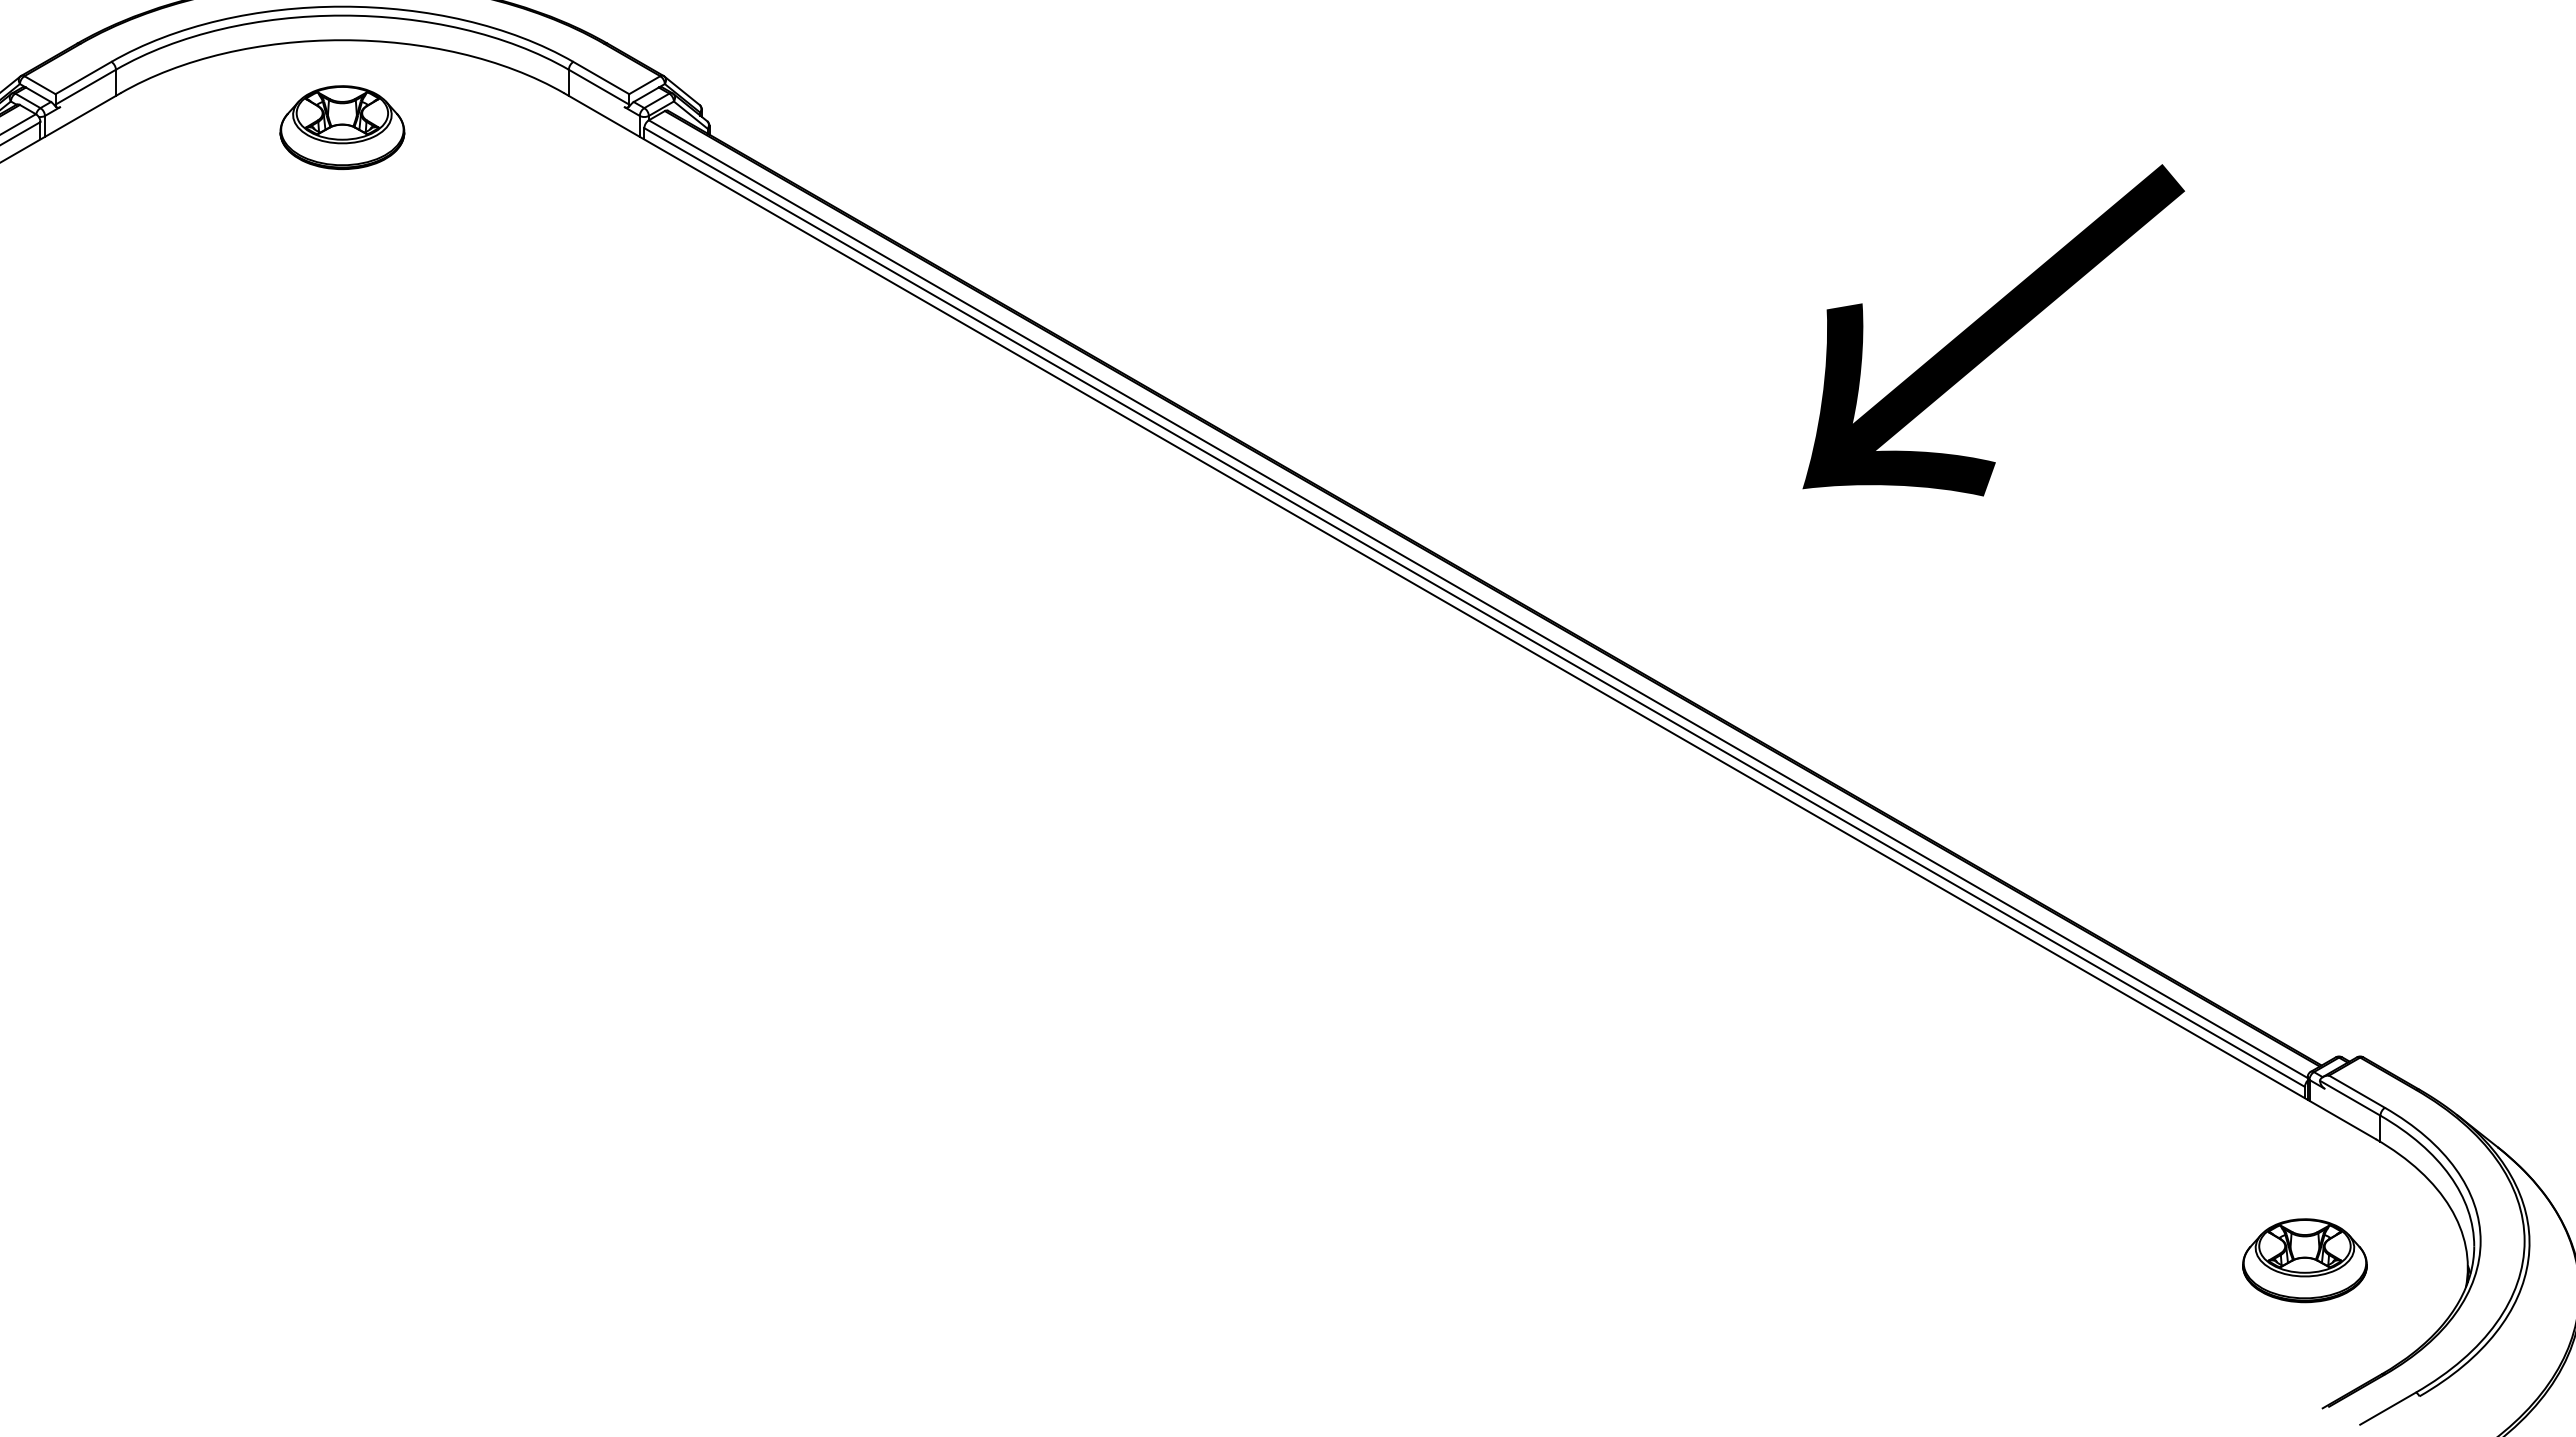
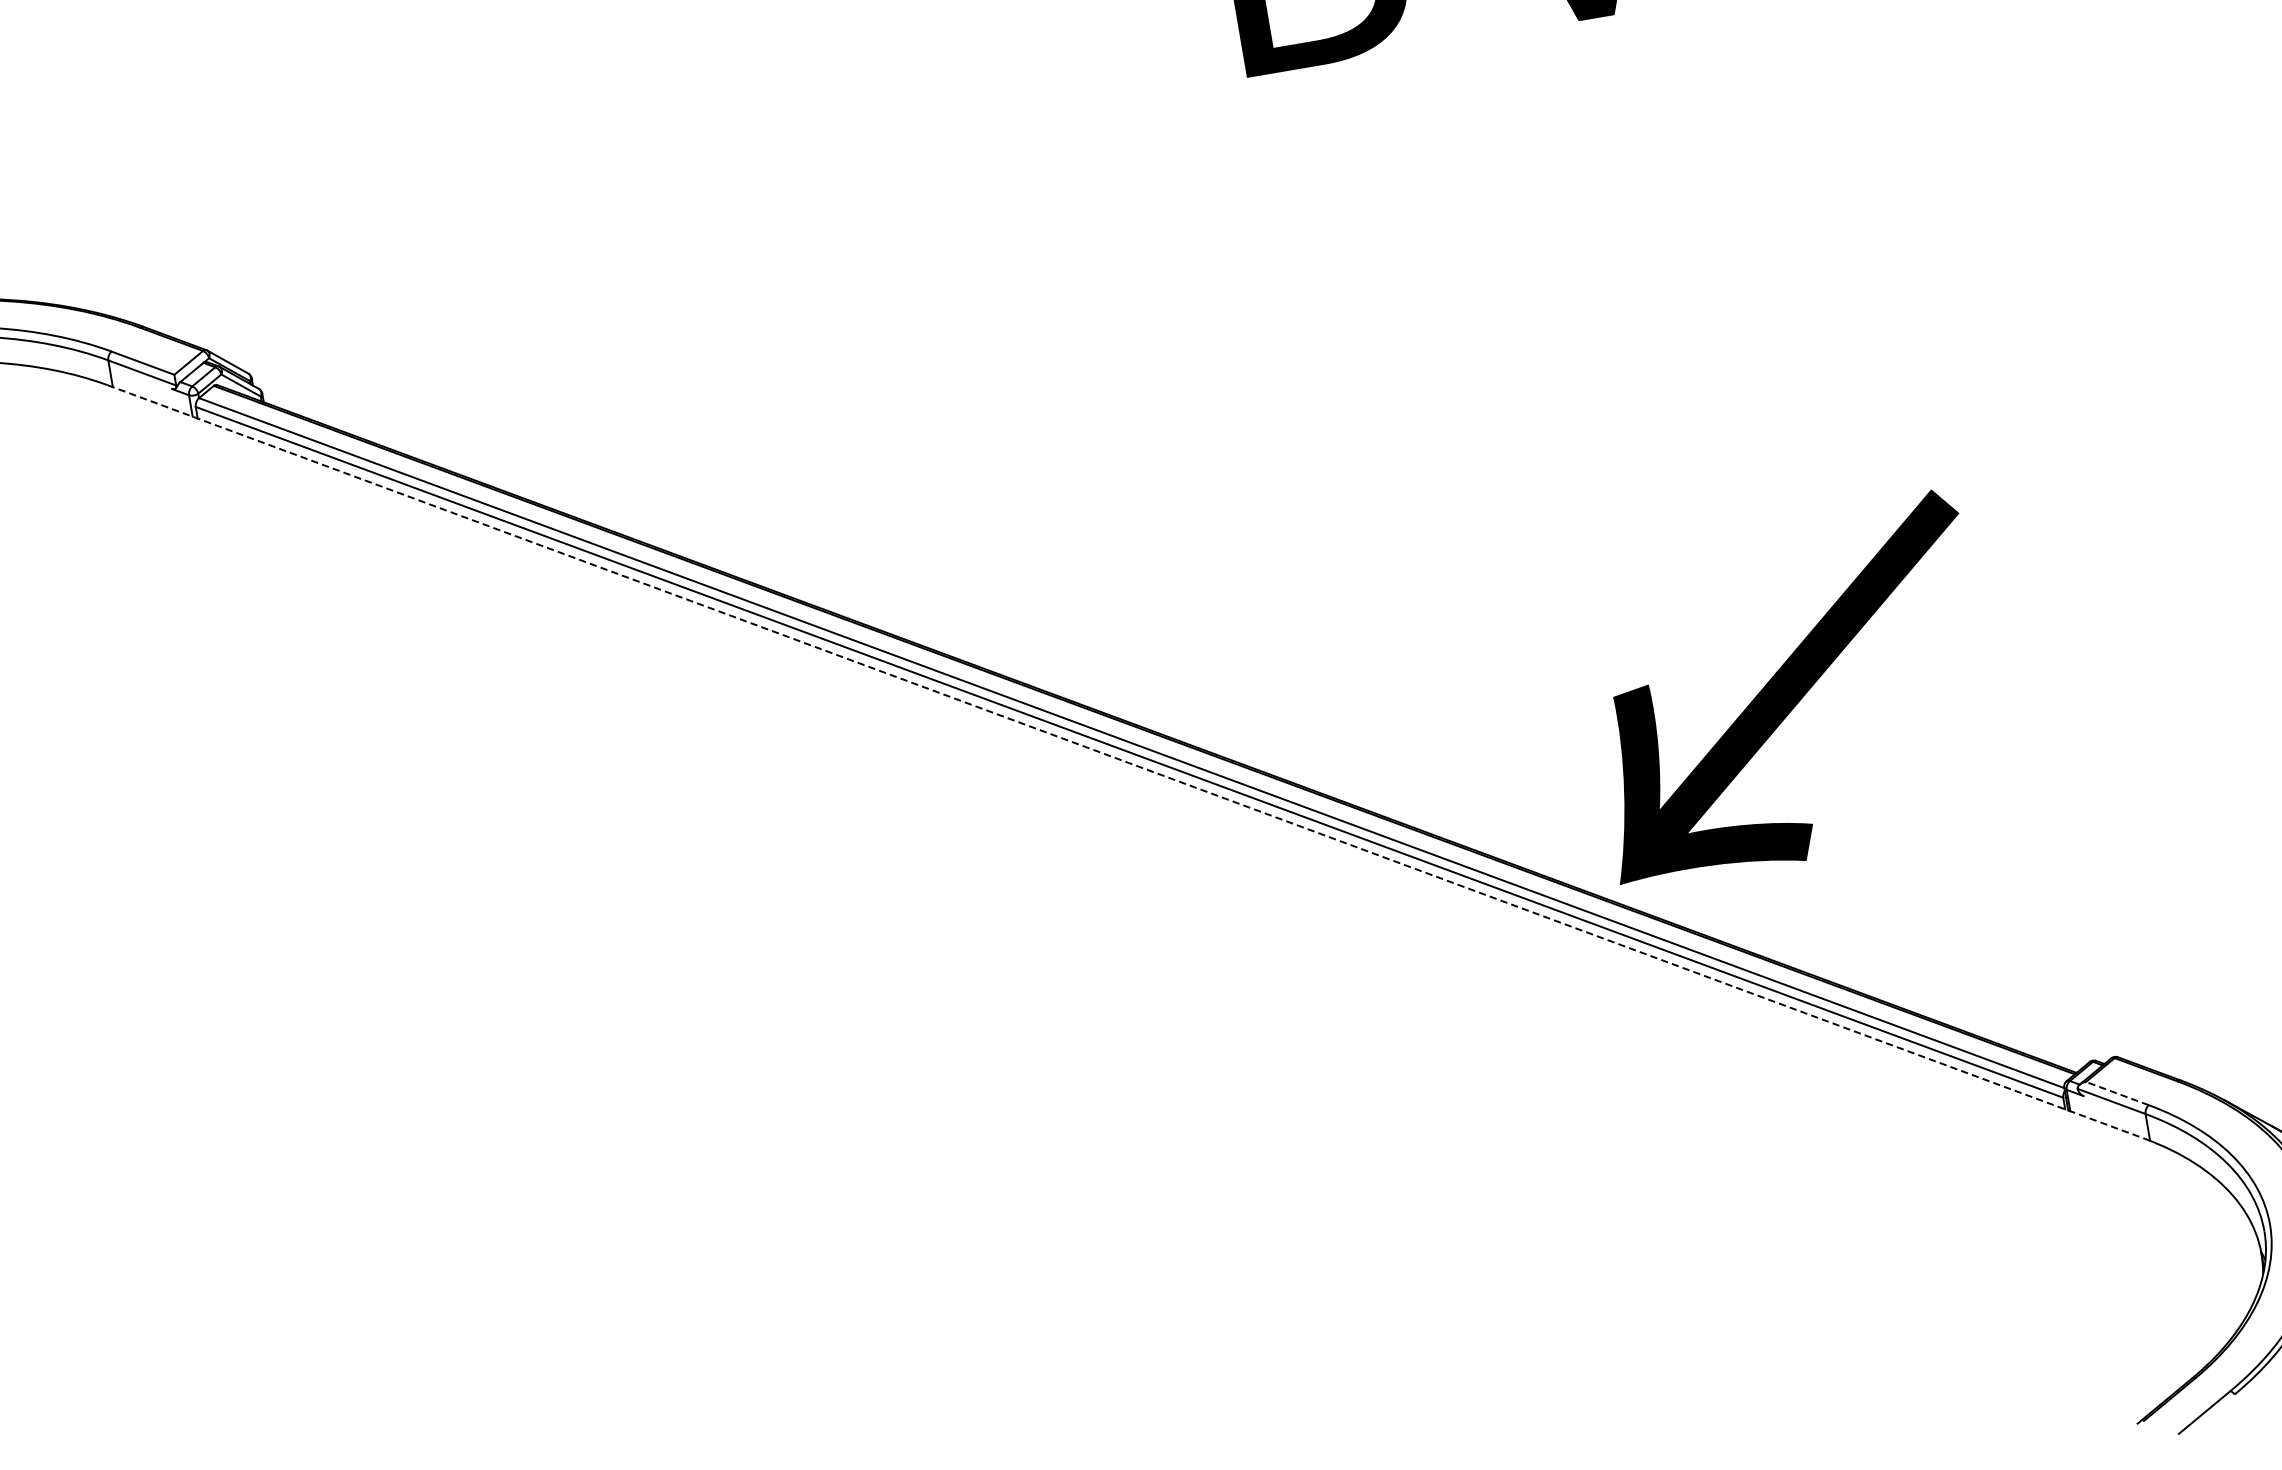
text: (1993, 330) -> (1787, 689), moved
line: (1470, 616) -> (1126, 762), solid -> dashed
line: (2356, 1091) -> (2116, 1093), solid -> dashed
part: (2304, 1260) -> (2093, 1275), removed

